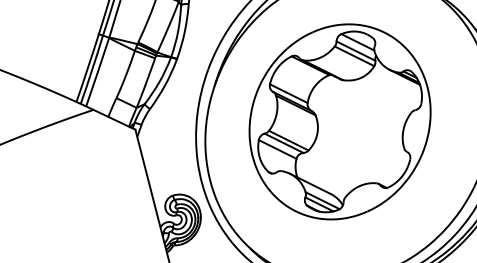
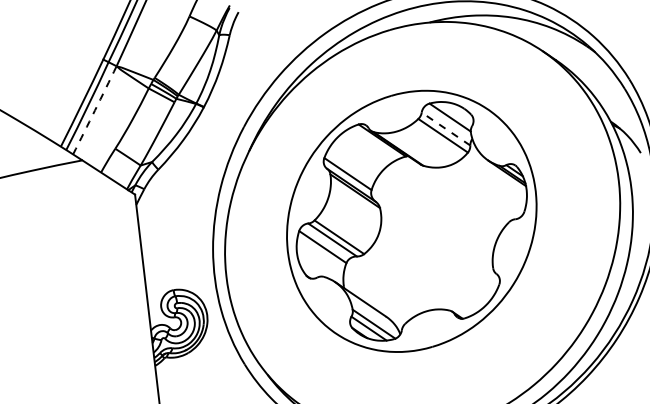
line: (355, 50) -> (445, 128), solid -> dashed
arc: (98, 72) -> (95, 110), solid -> dashed

